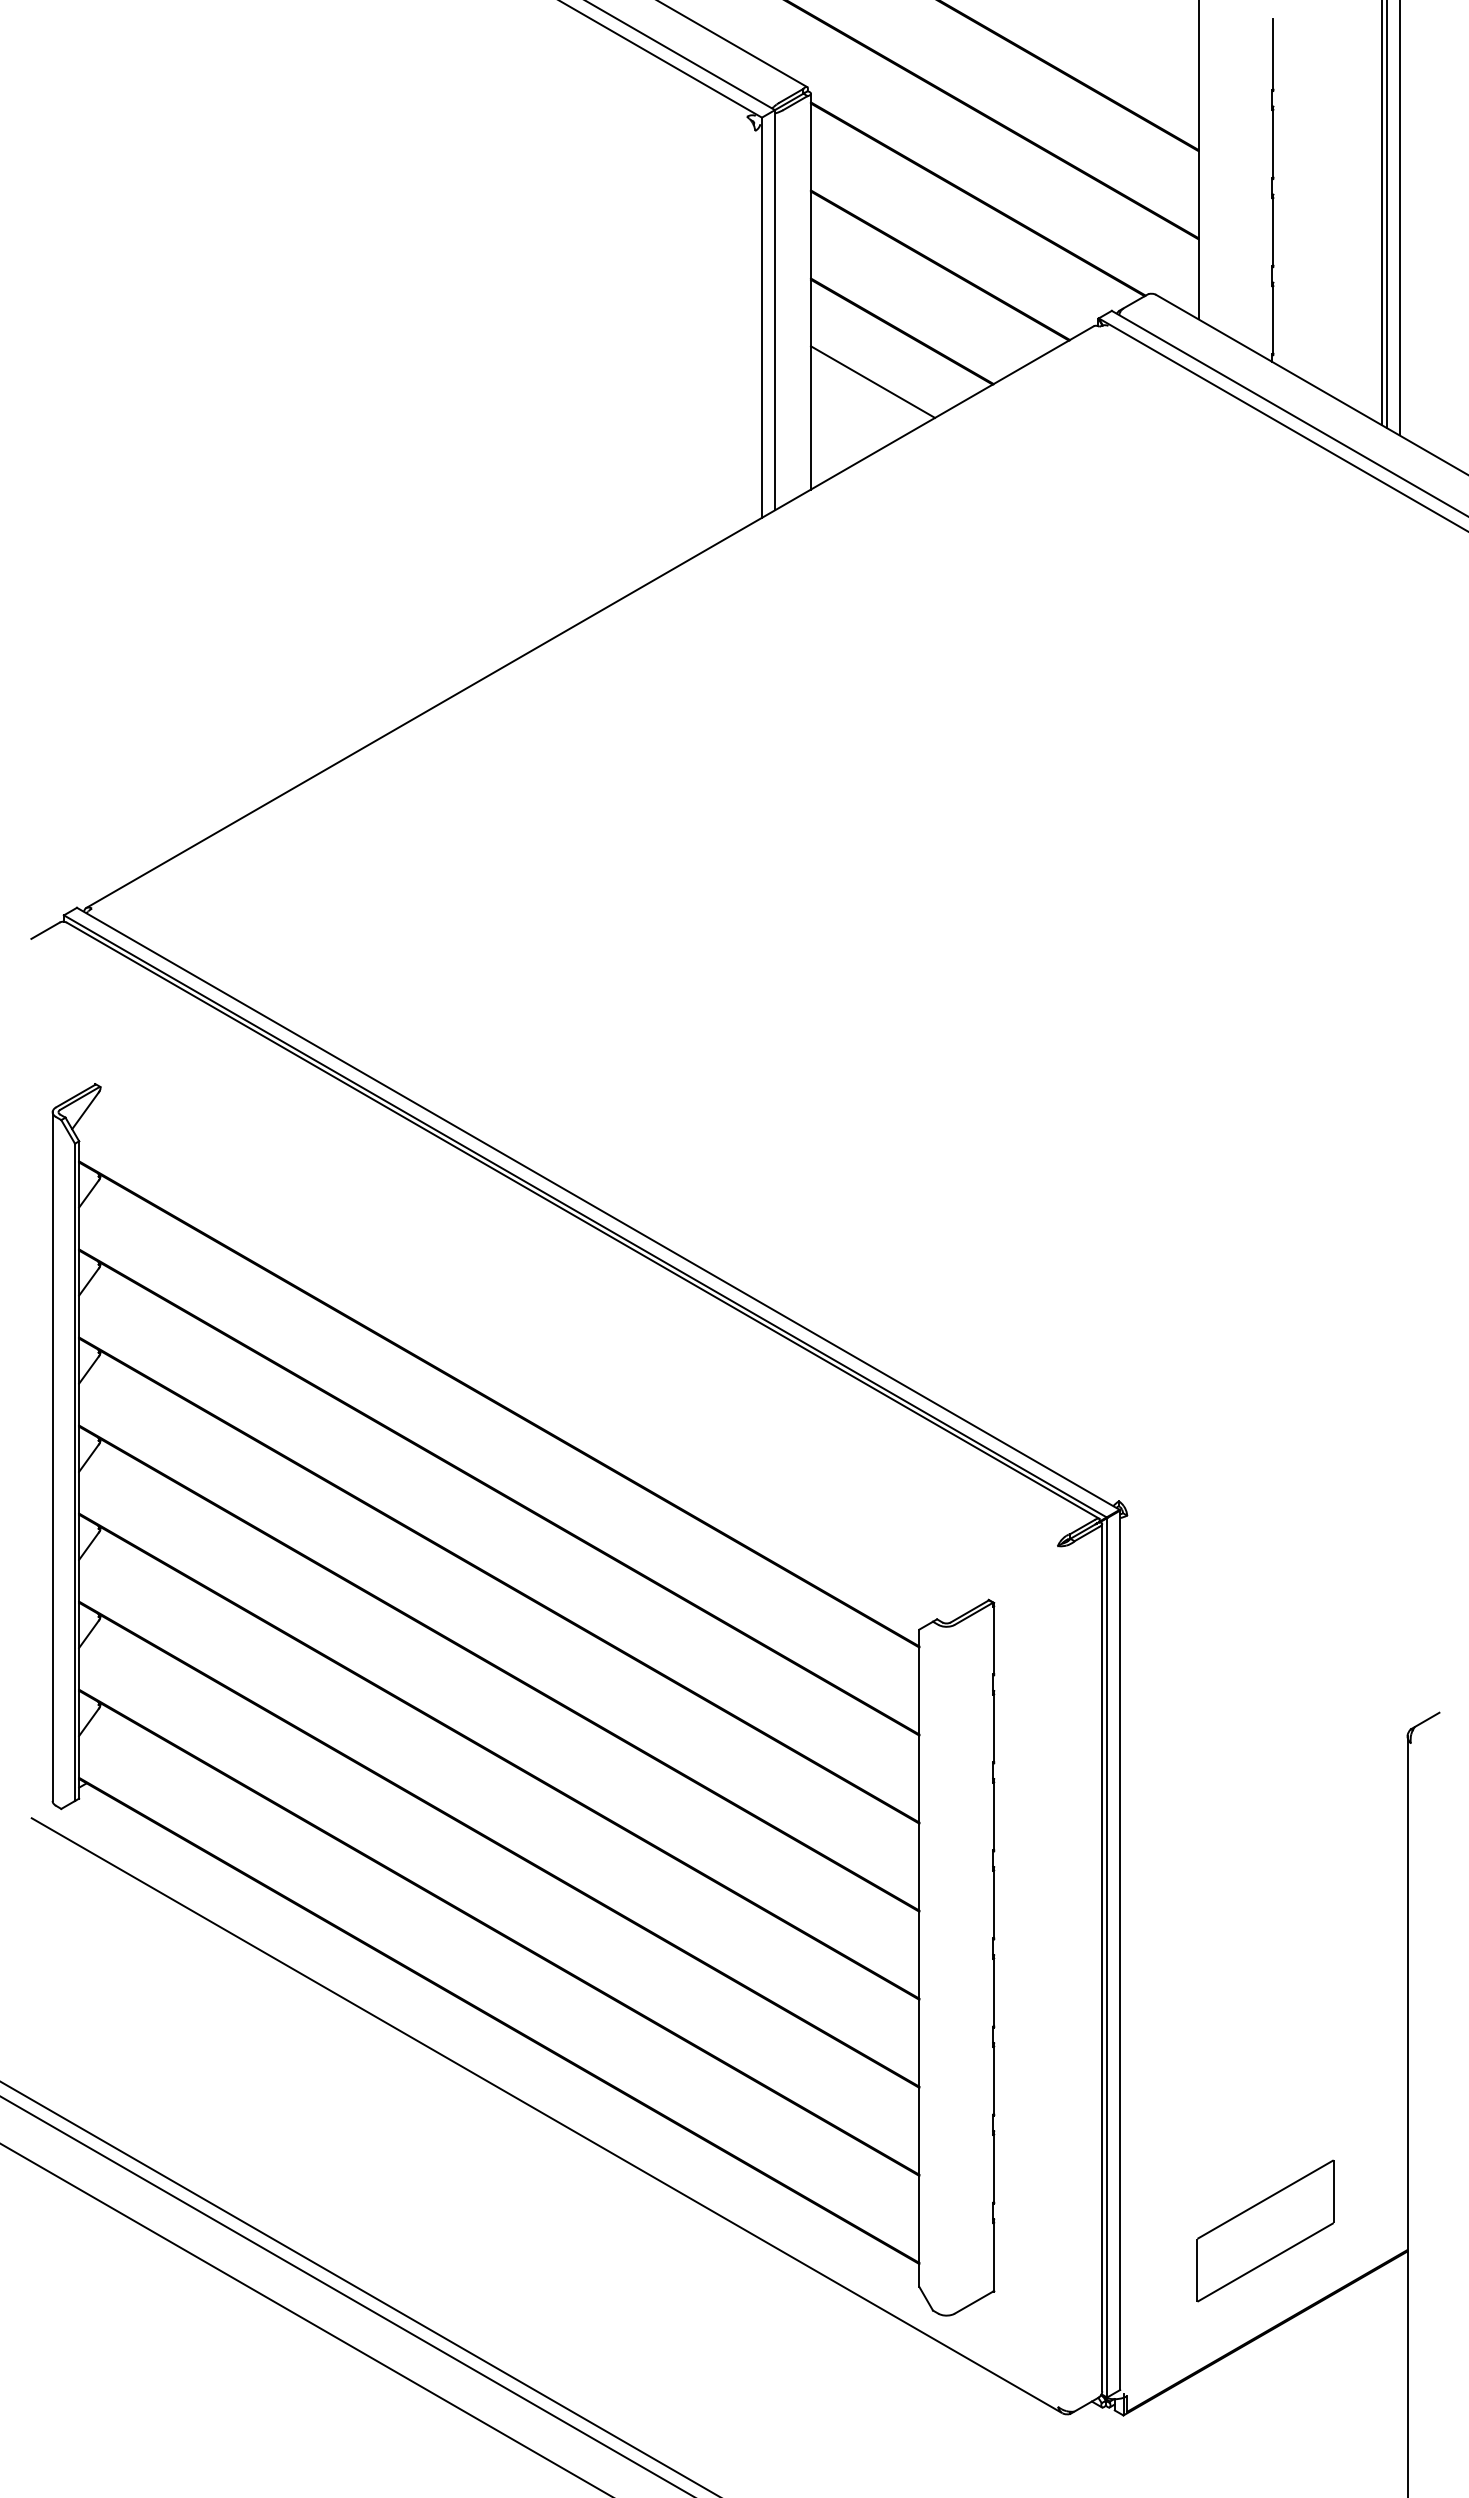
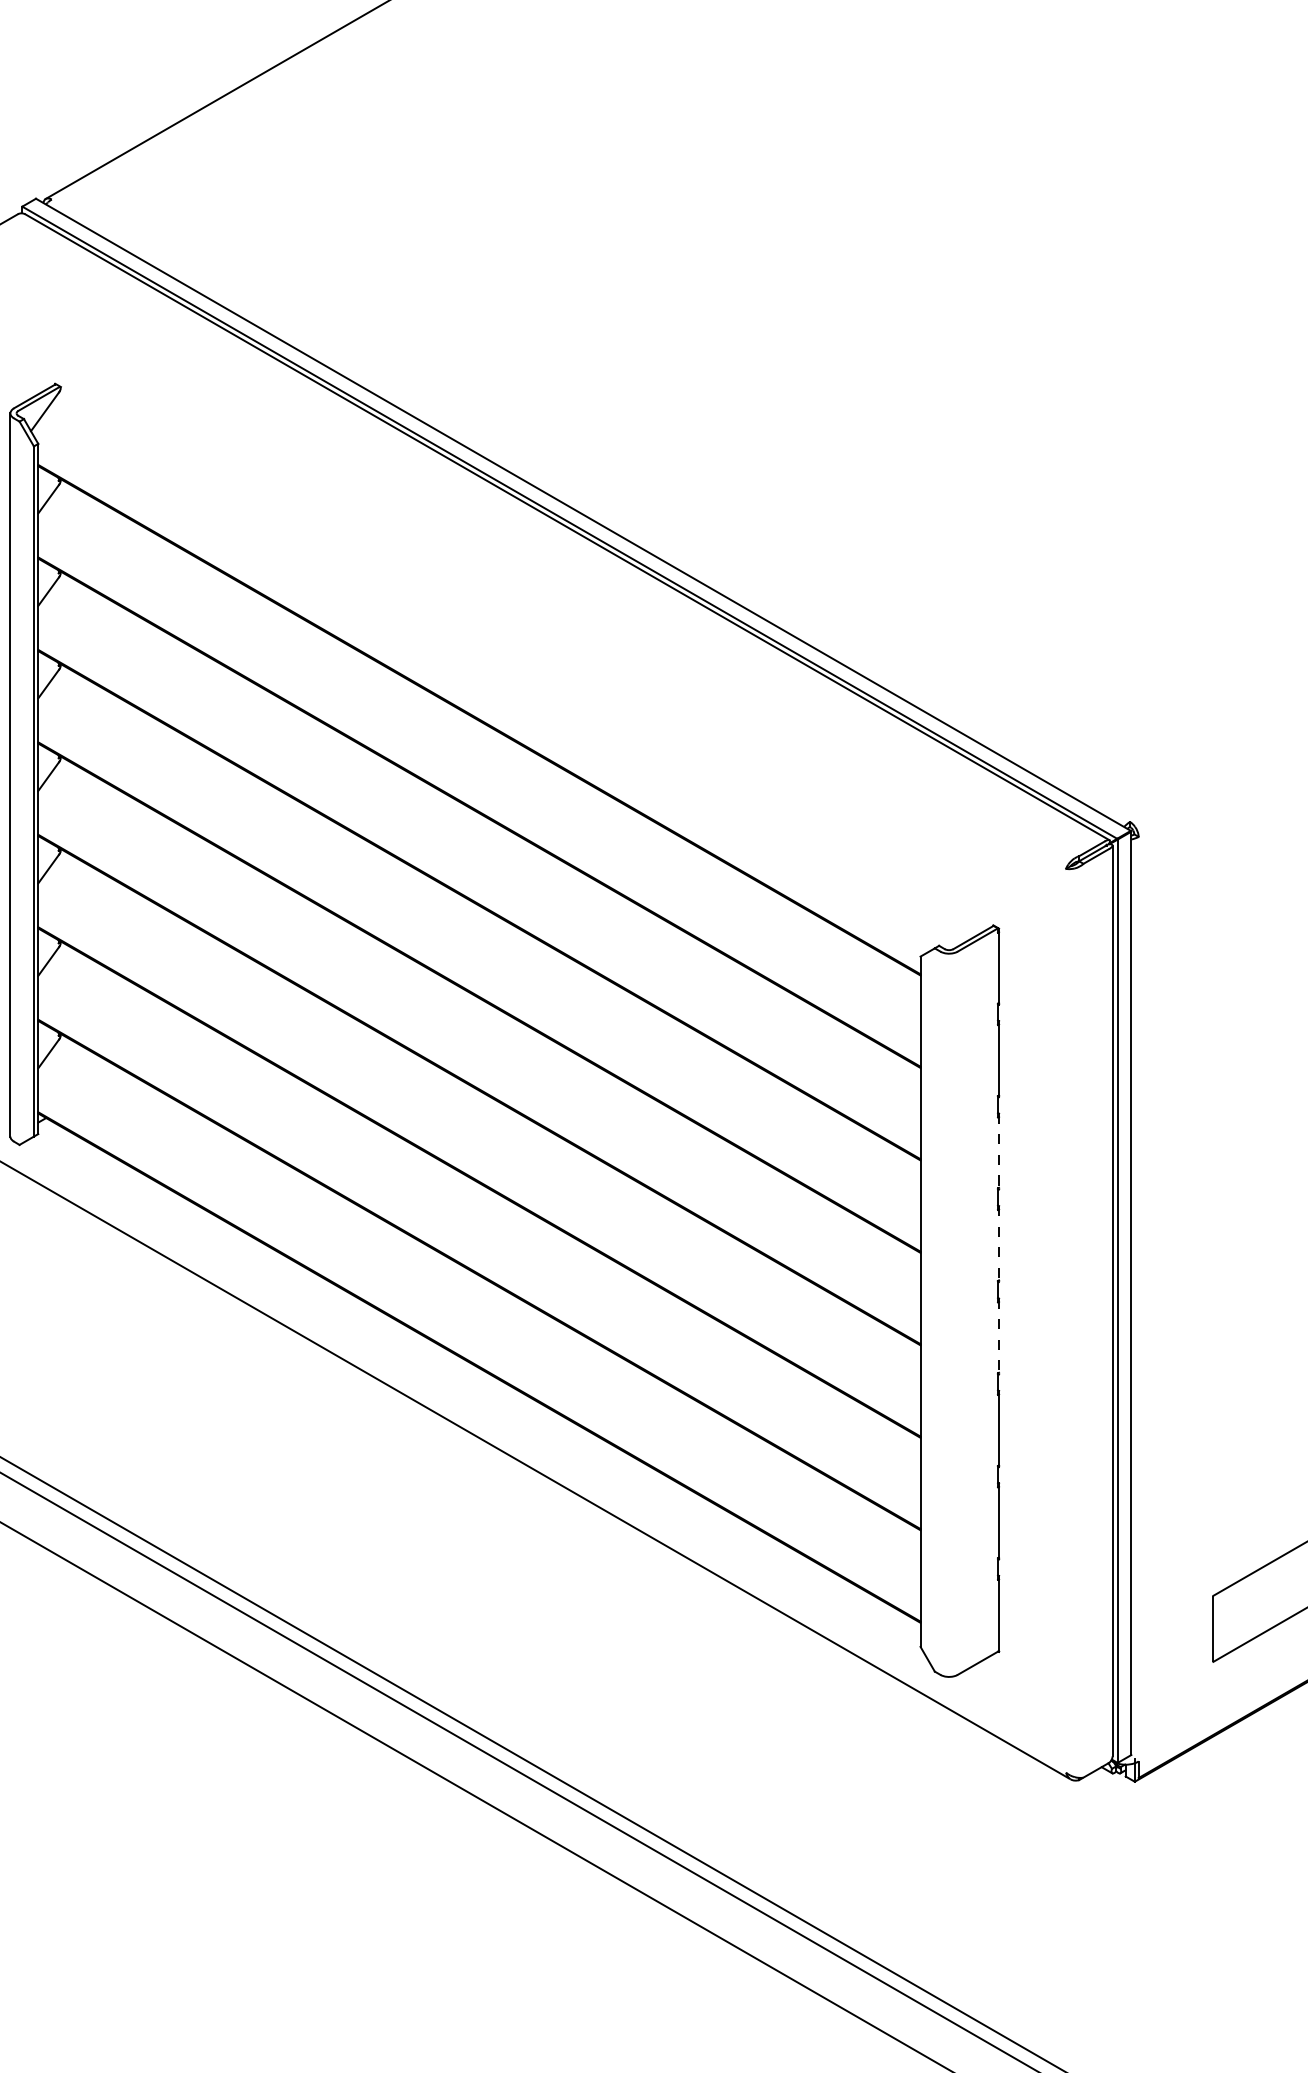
line: (994, 1815) -> (999, 1151), solid -> dashed
line: (994, 1903) -> (999, 1244), solid -> dashed
line: (994, 1991) -> (999, 1336), solid -> dashed

